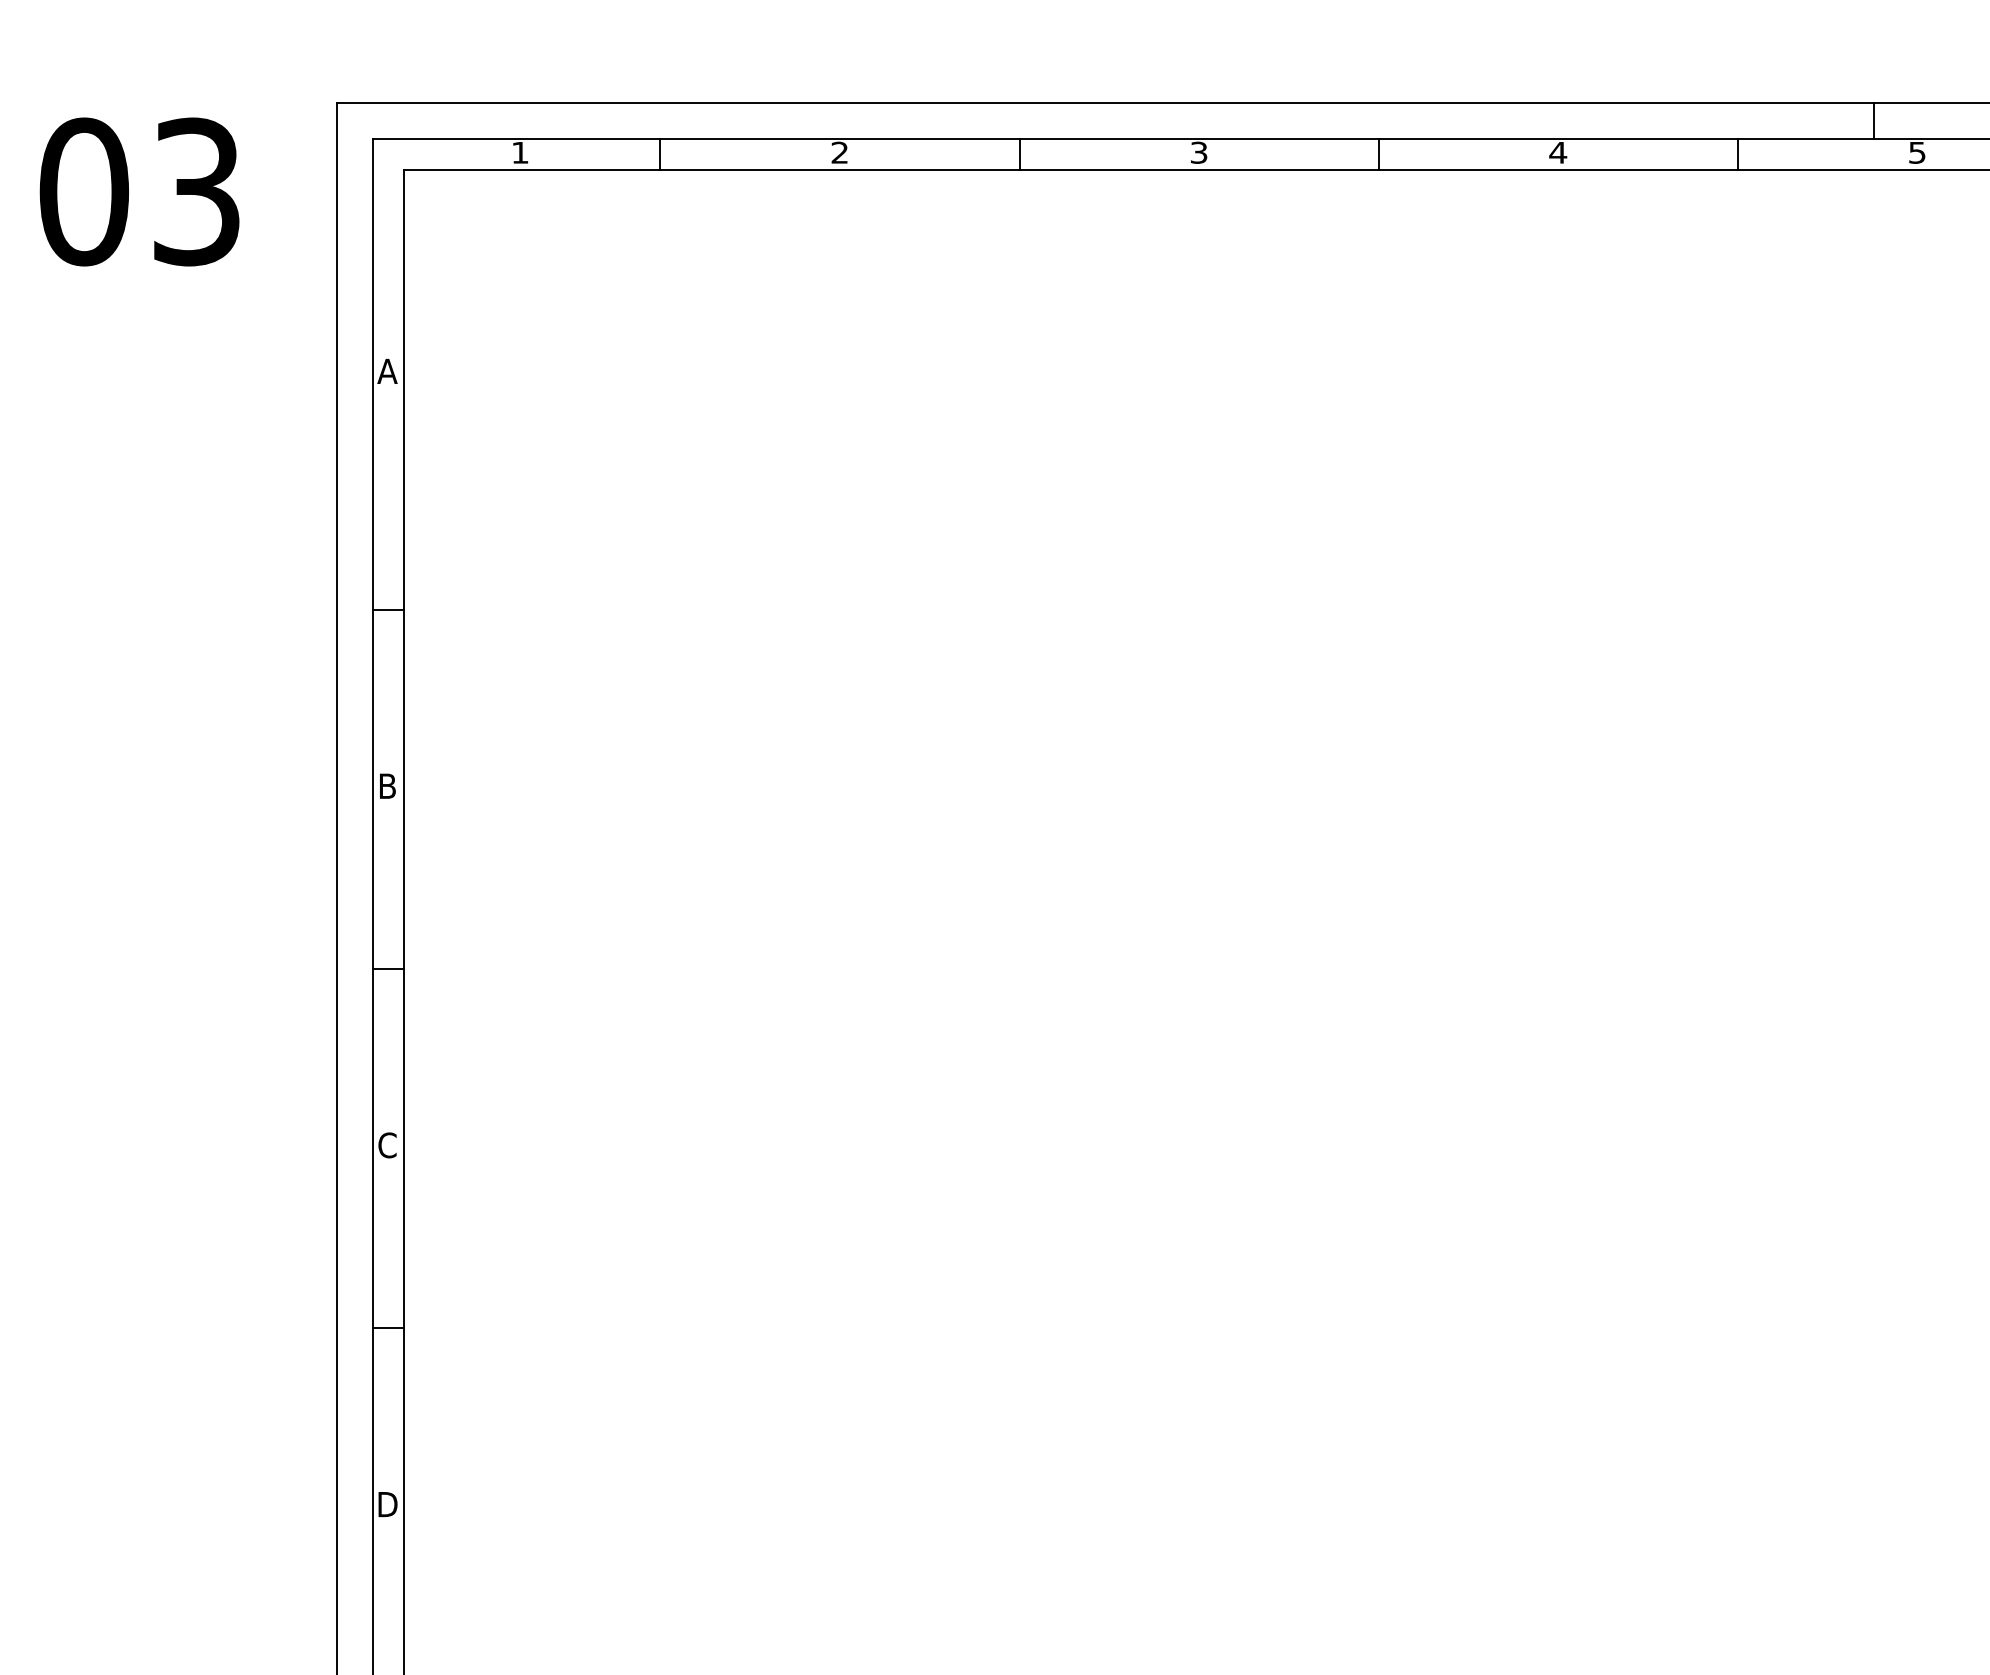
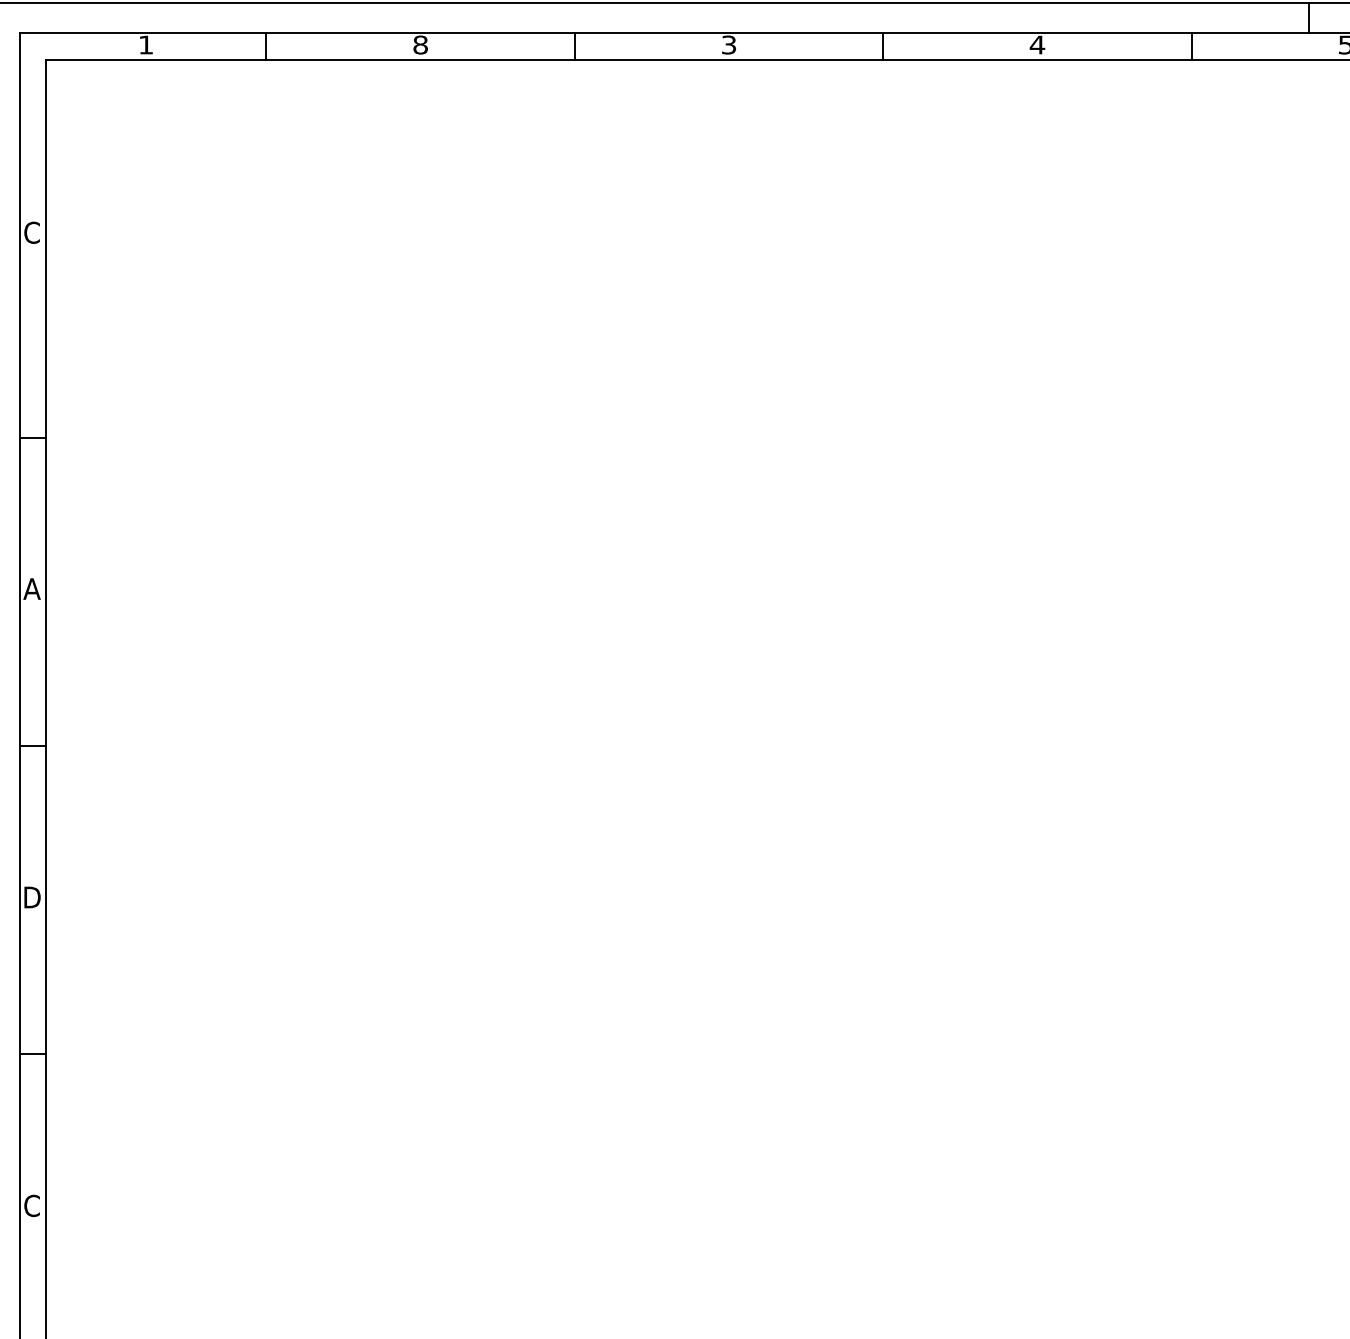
text: (839, 152) -> (420, 44), 2 -> 8
text: (387, 371) -> (32, 232), A -> C
text: (387, 785) -> (32, 588), B -> A
text: (387, 1145) -> (32, 897), C -> D
text: (387, 1504) -> (32, 1205), D -> C

